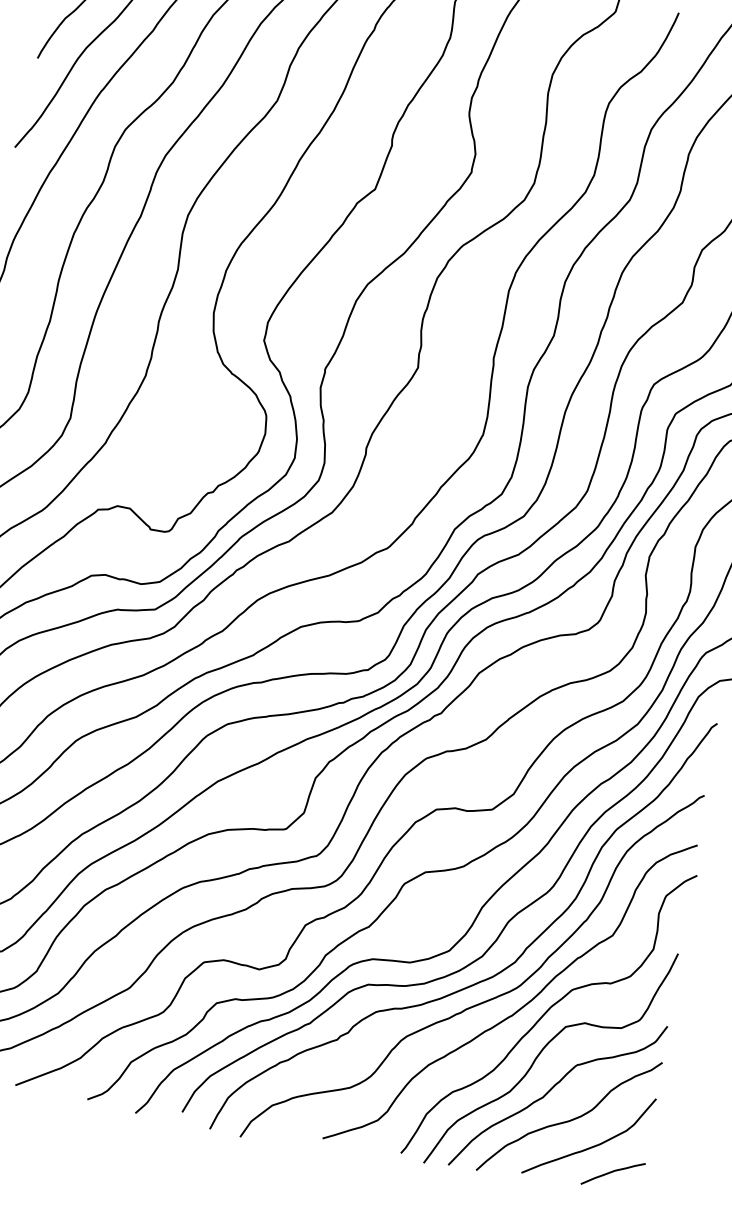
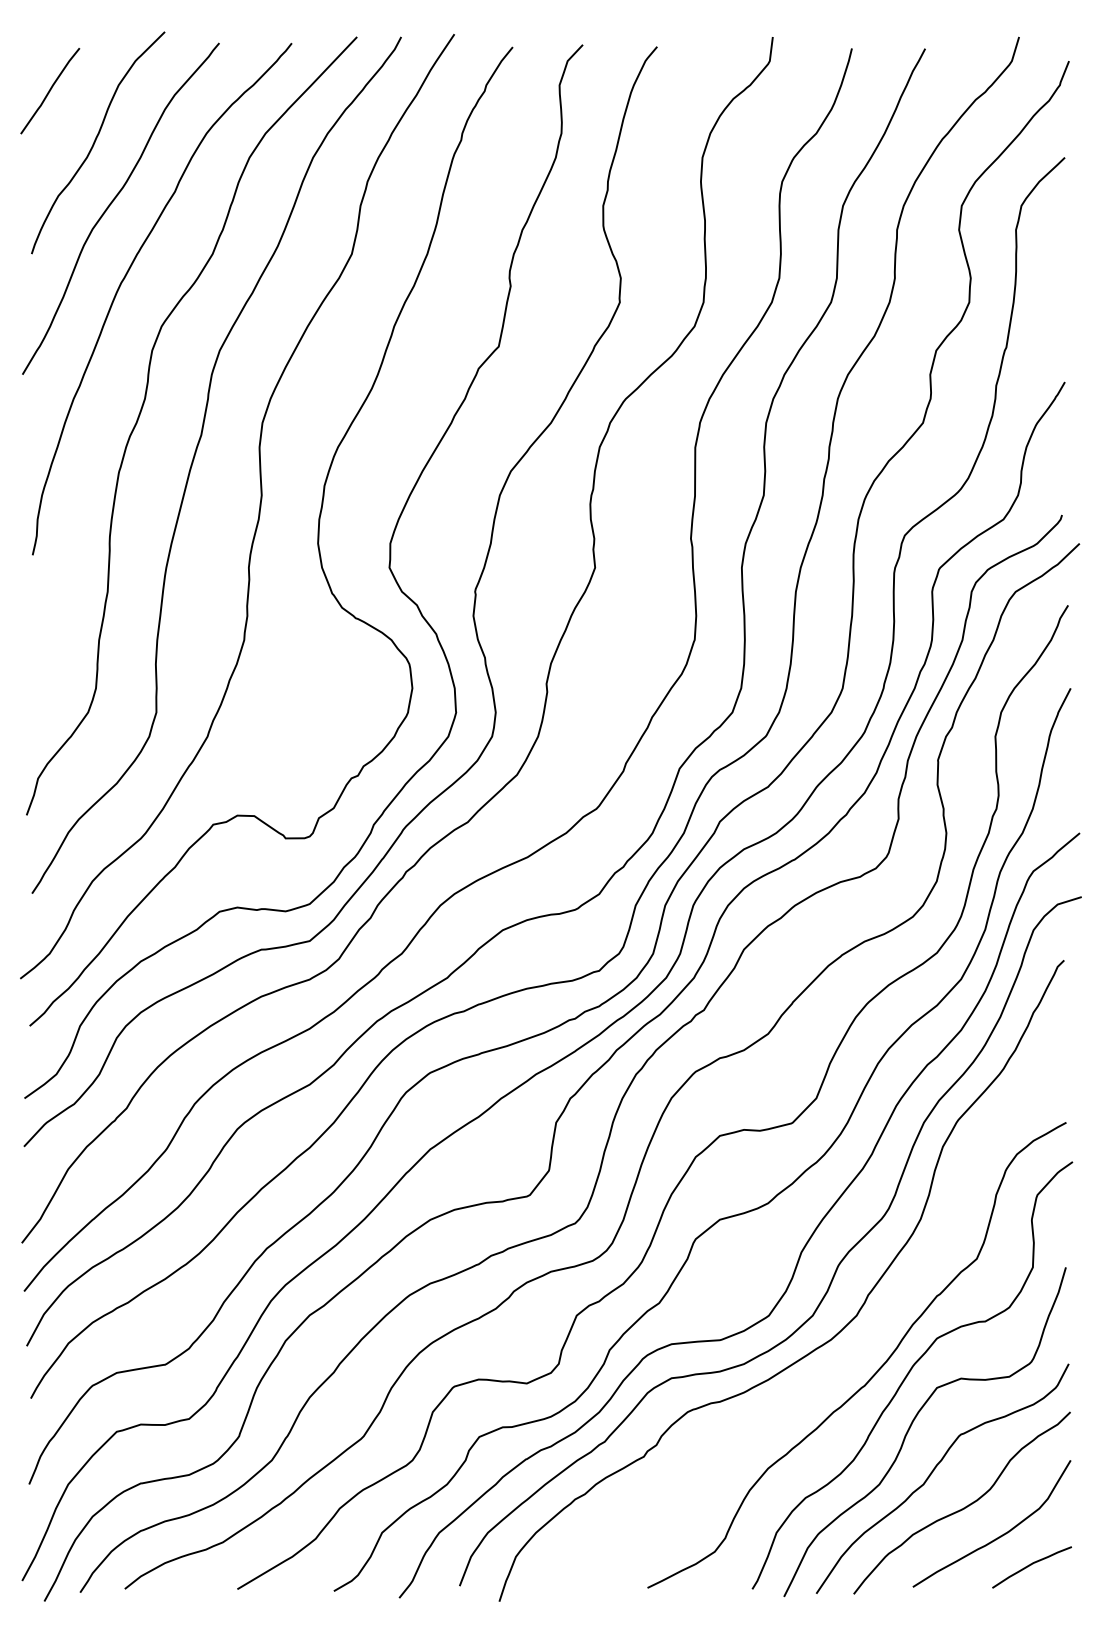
curve: (486, 1000) -> (828, 1371), removed

